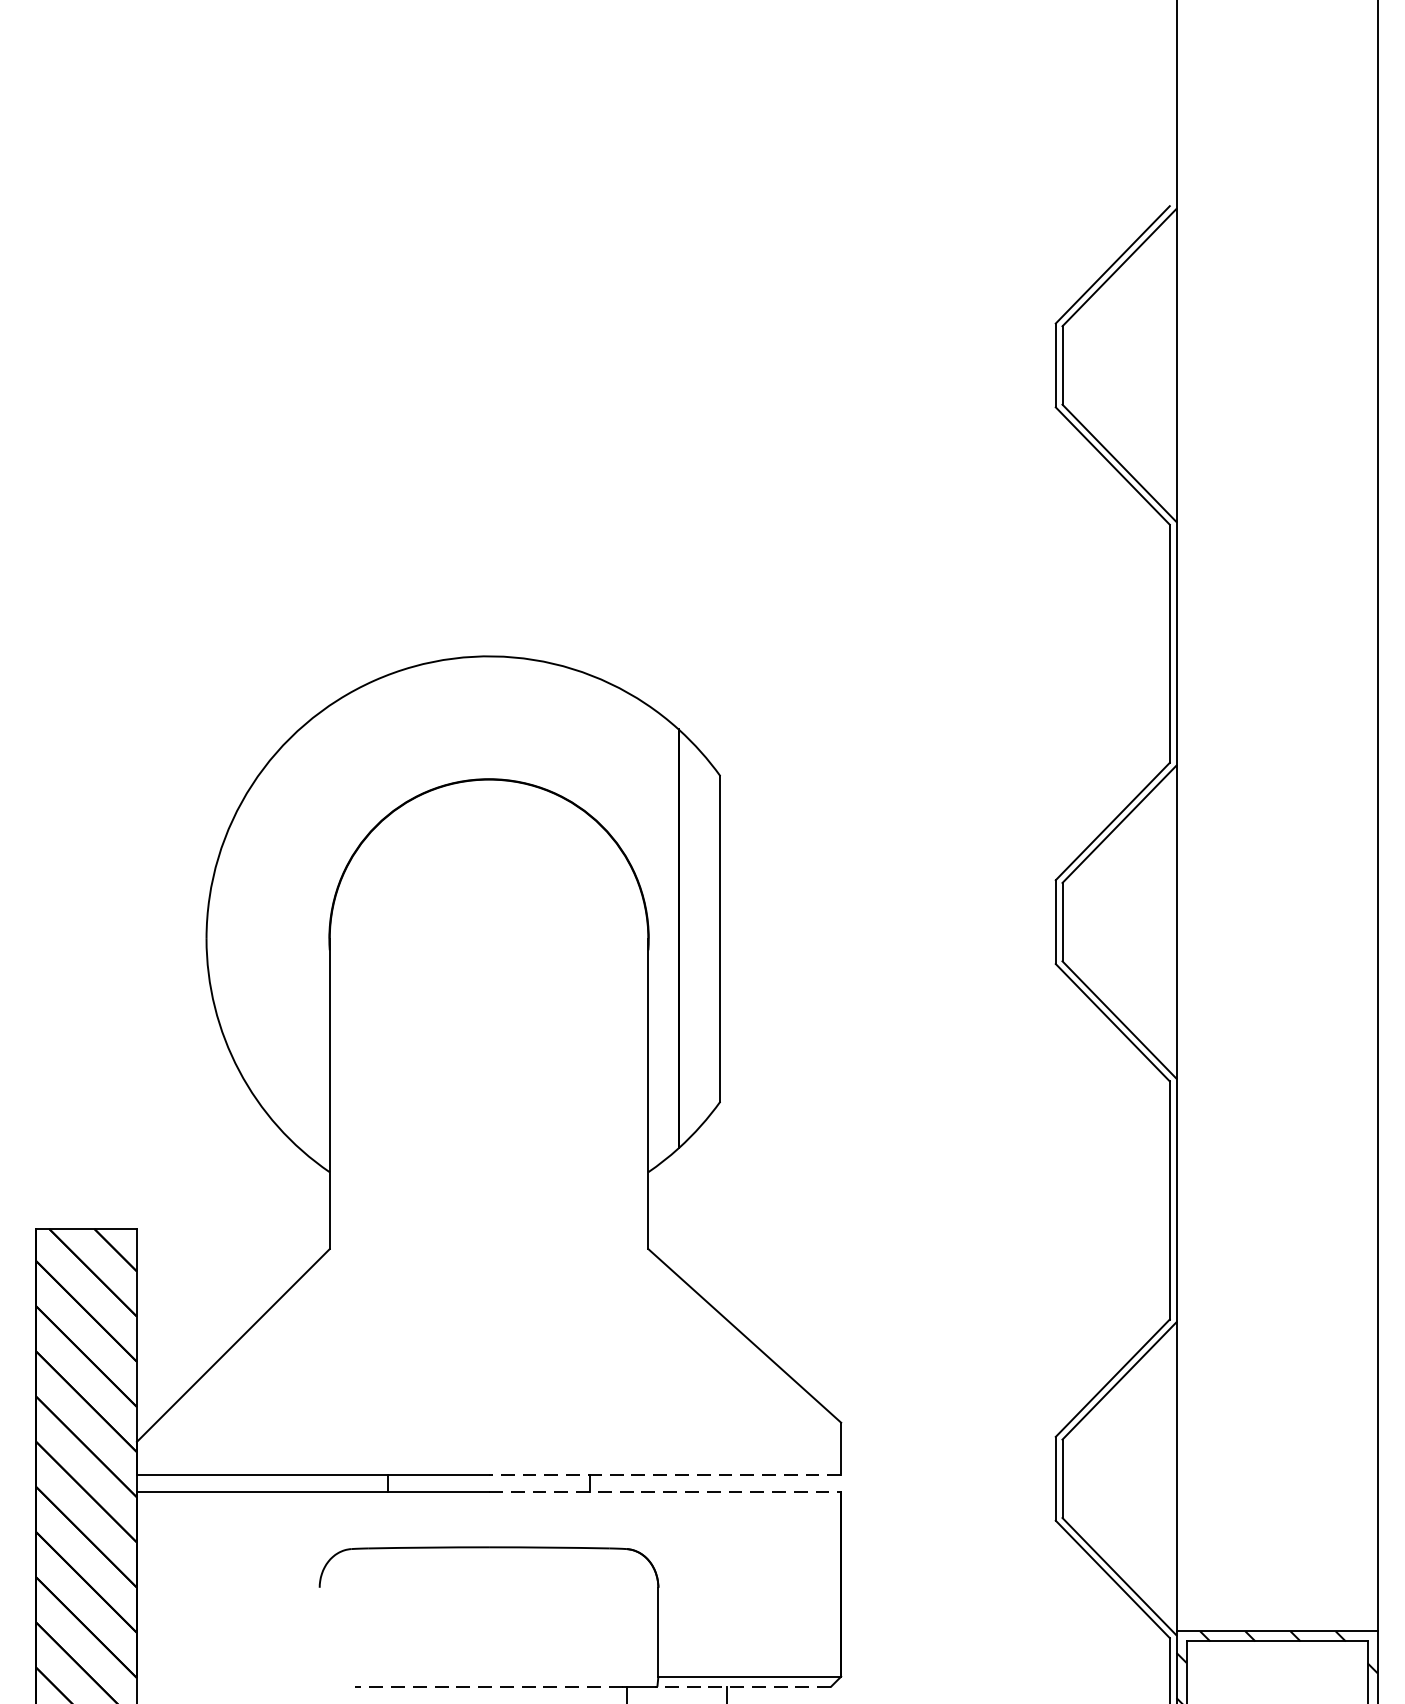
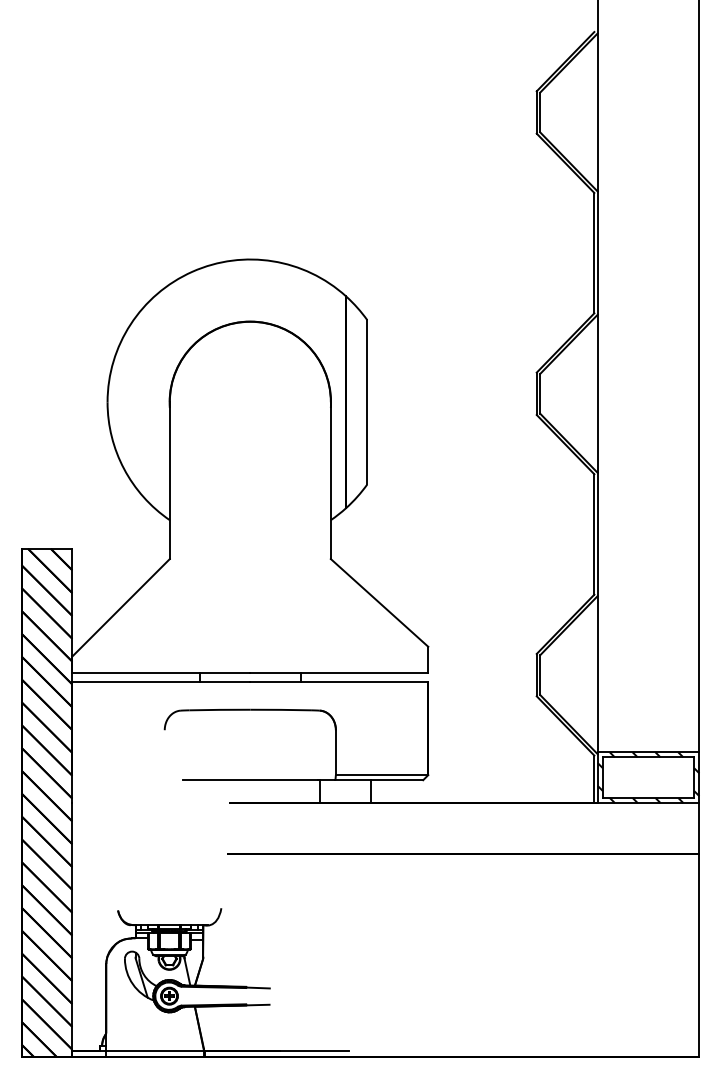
line: (665, 1475) -> (339, 673), dashed -> solid
line: (665, 1491) -> (339, 681), dashed -> solid
line: (489, 1687) -> (250, 780), dashed -> solid
line: (744, 1687) -> (379, 780), dashed -> solid

